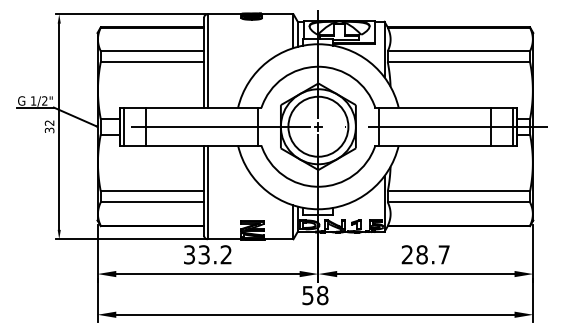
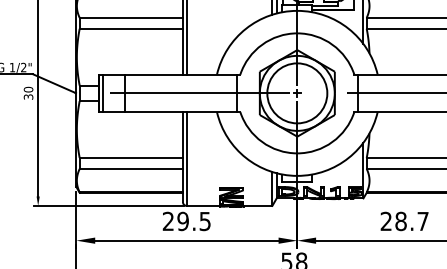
text: (49, 122) -> (28, 89), 32 -> 30
text: (207, 254) -> (186, 221), 33.2 -> 29.5

